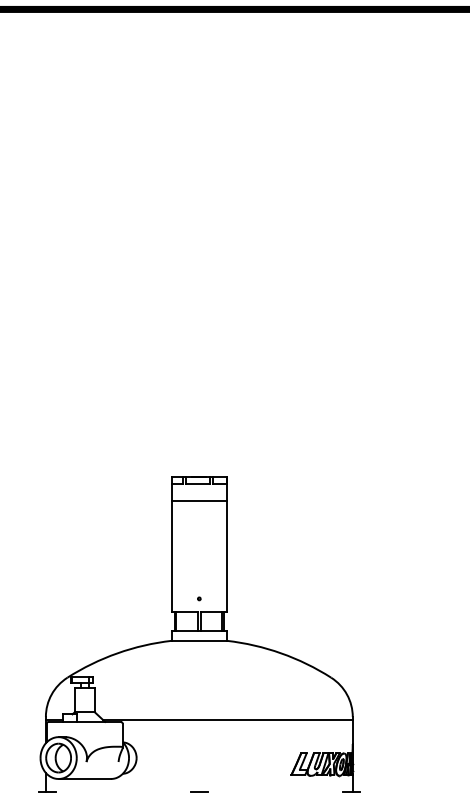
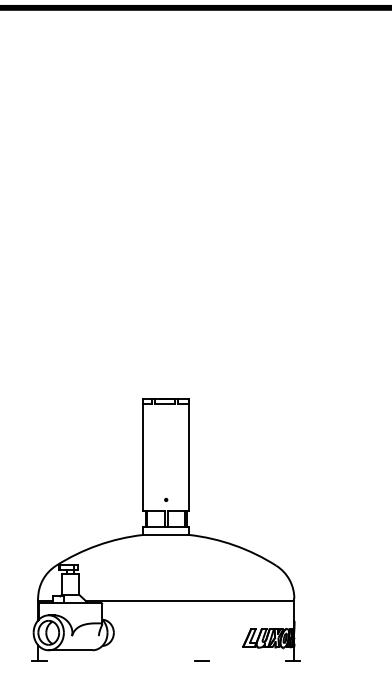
line: (199, 501) -> (166, 418), removed
line: (198, 791) -> (201, 660), moved

